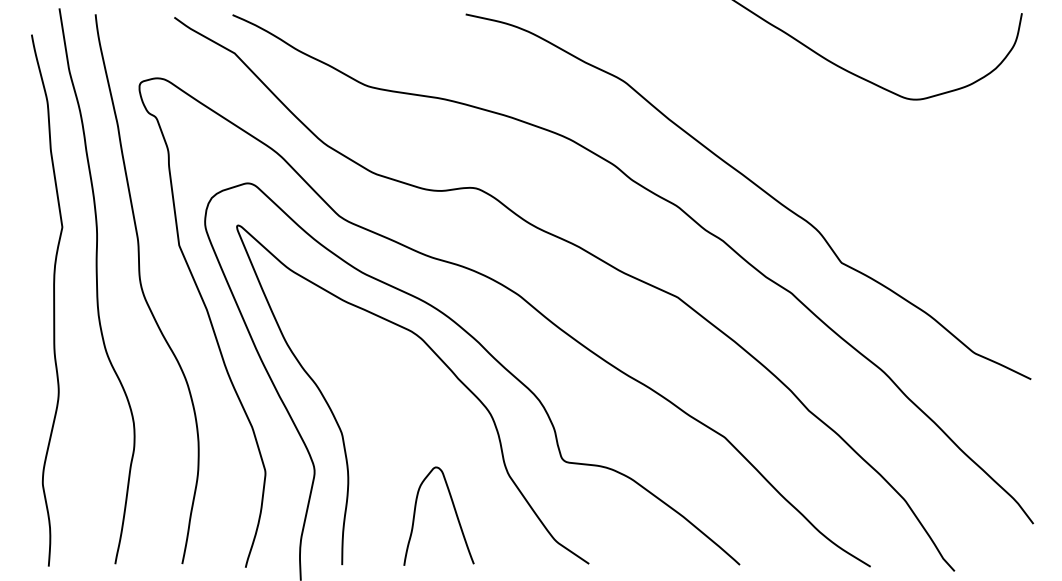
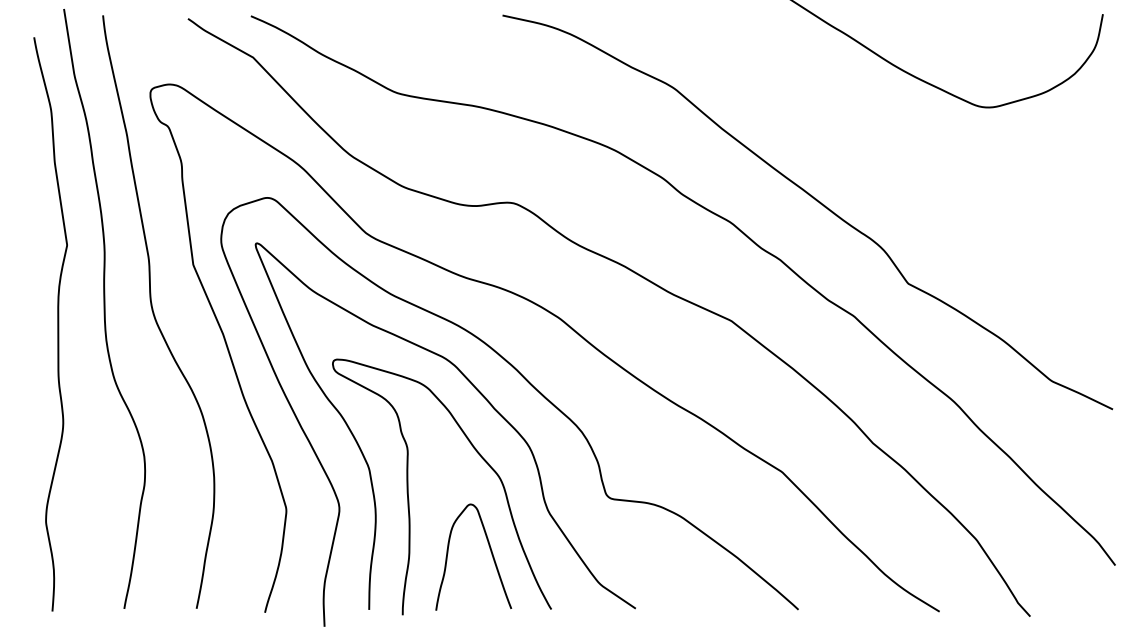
curve: (378, 450) -> (408, 486), added

